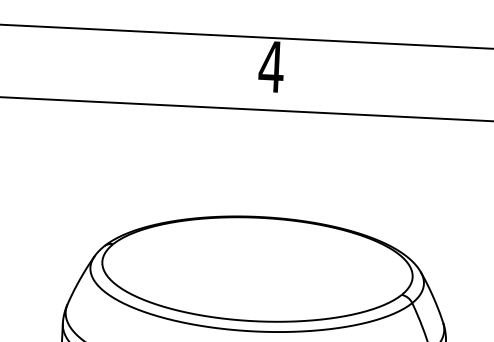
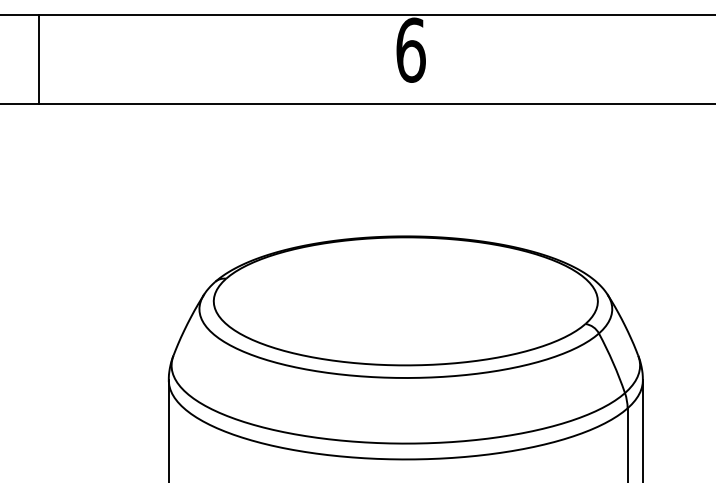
text: (271, 66) -> (410, 49), 4 -> 6

